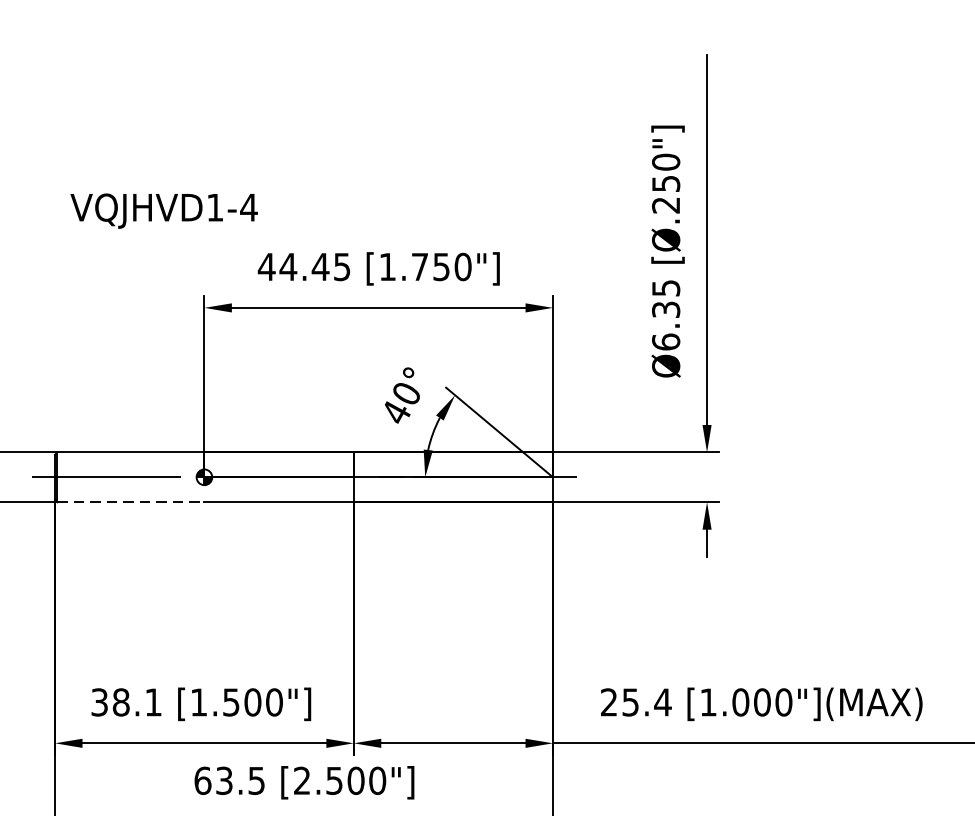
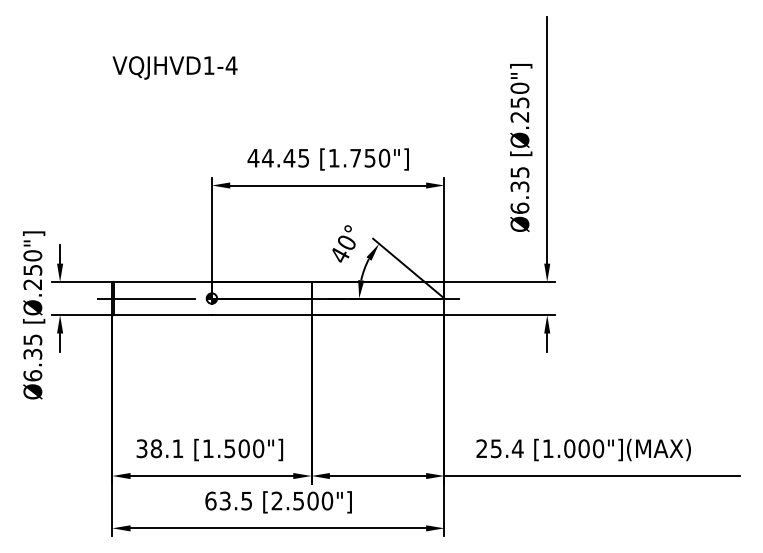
text: (163, 210) -> (174, 67), moved
line: (131, 502) -> (163, 315), dashed -> solid

